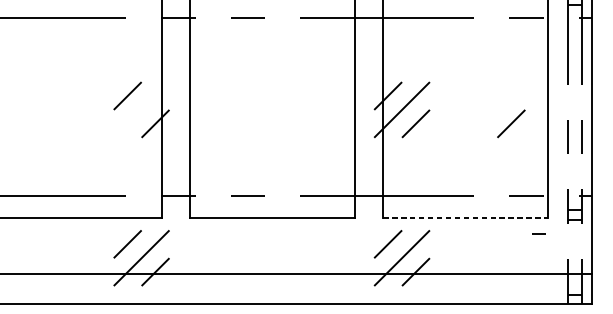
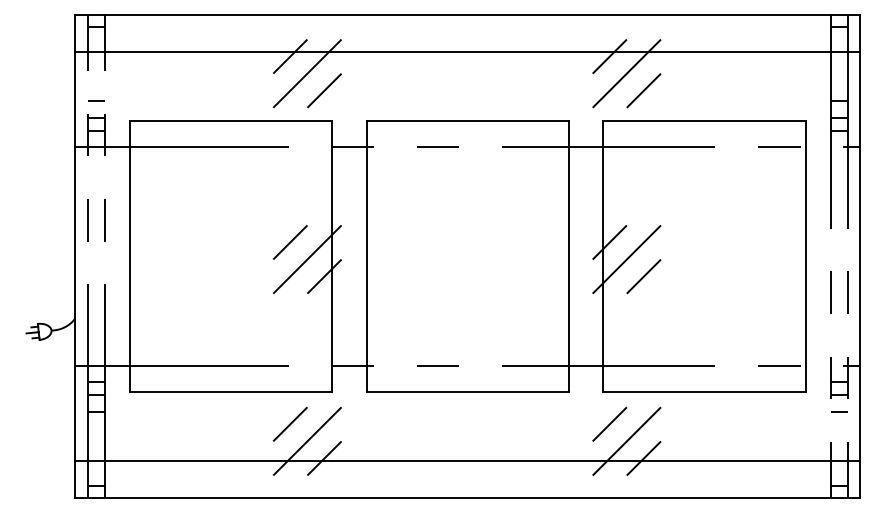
line: (141, 109) -> (307, 259), added
line: (511, 123) -> (760, 276), removed
line: (466, 217) -> (705, 391), dashed -> solid
line: (539, 233) -> (839, 411), moved

